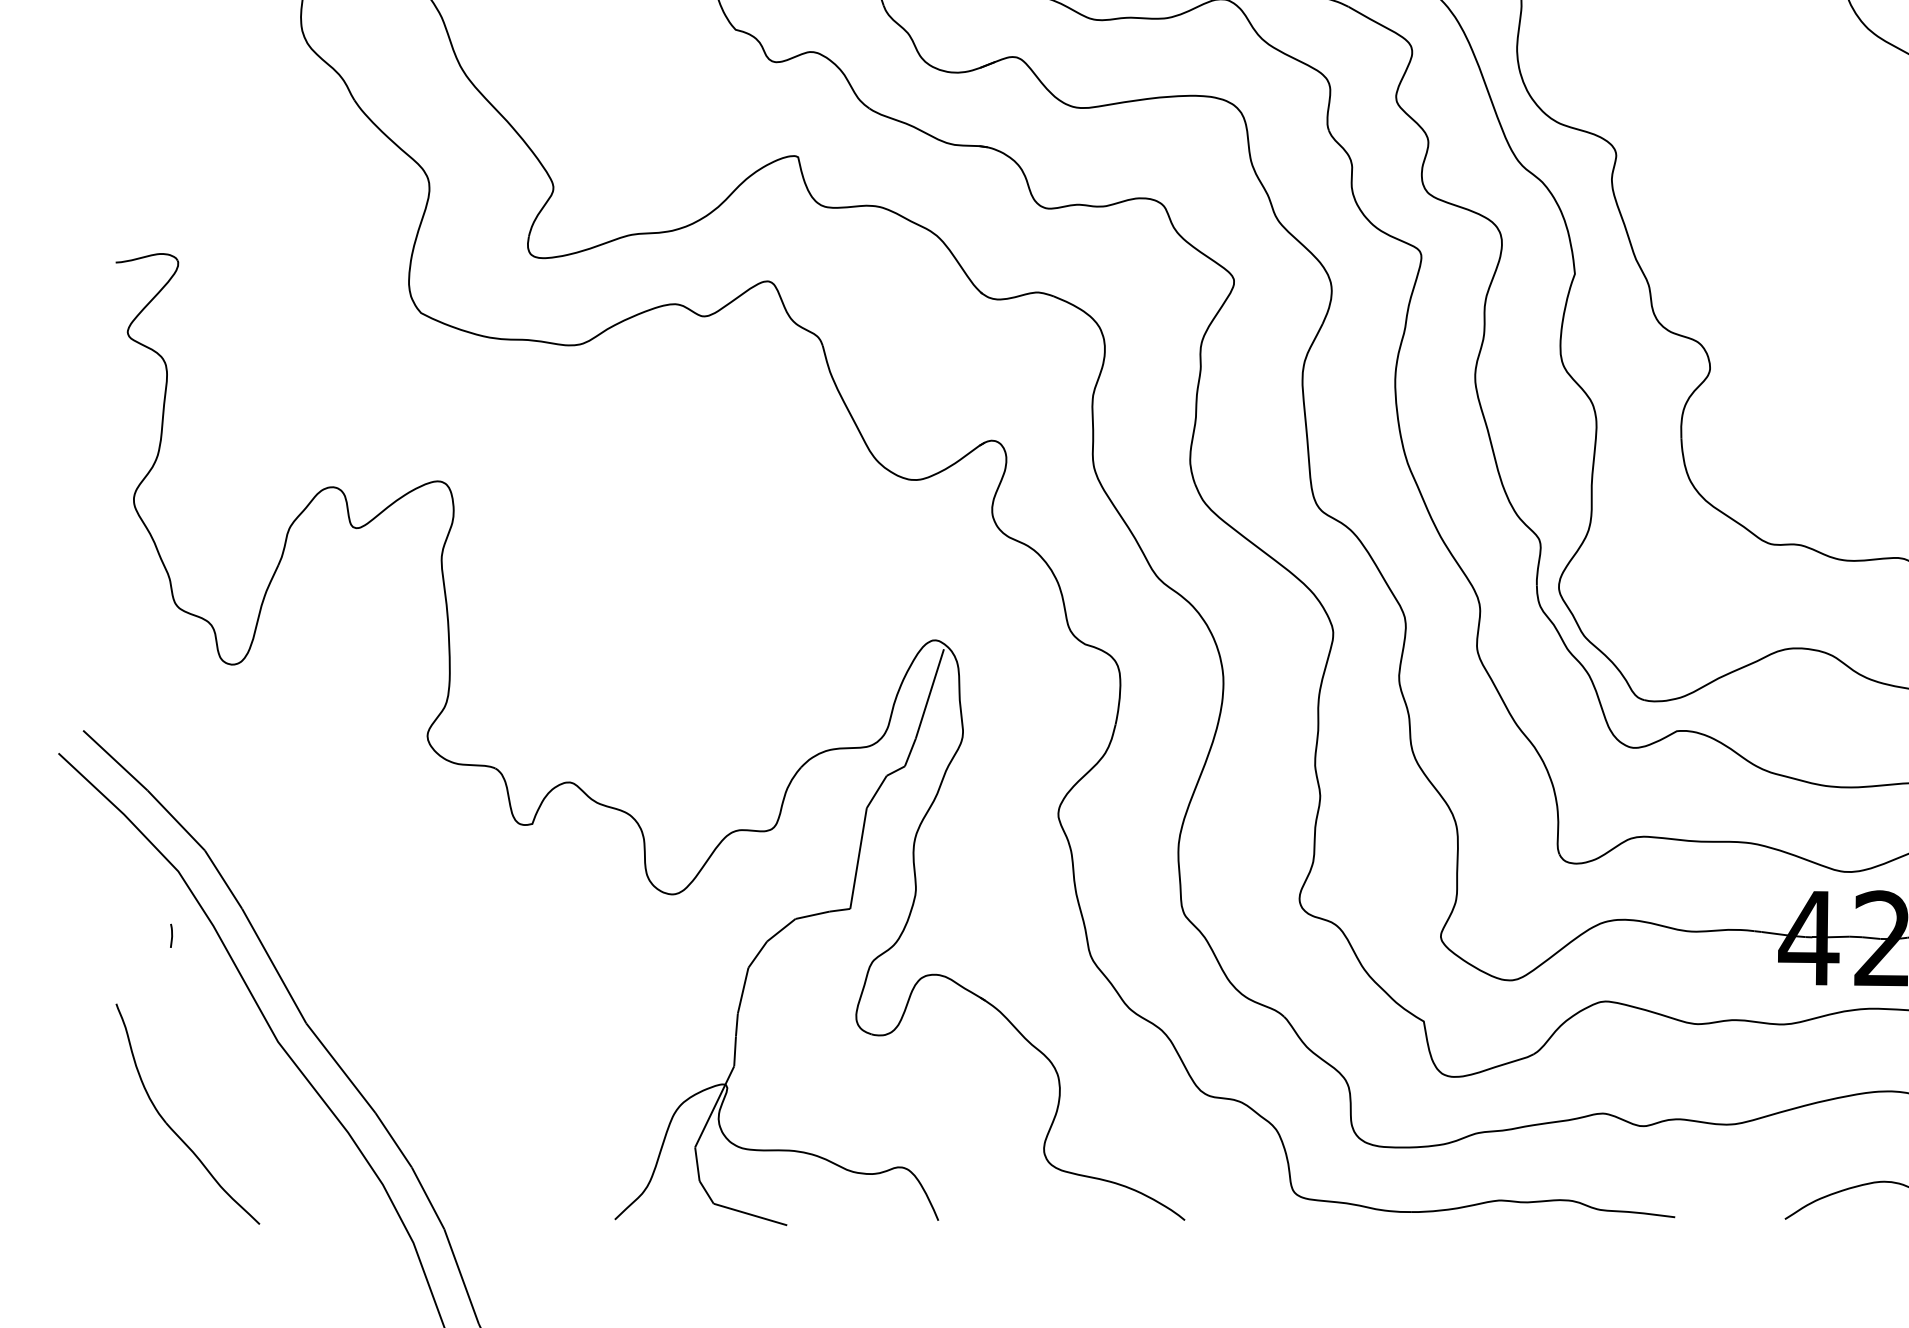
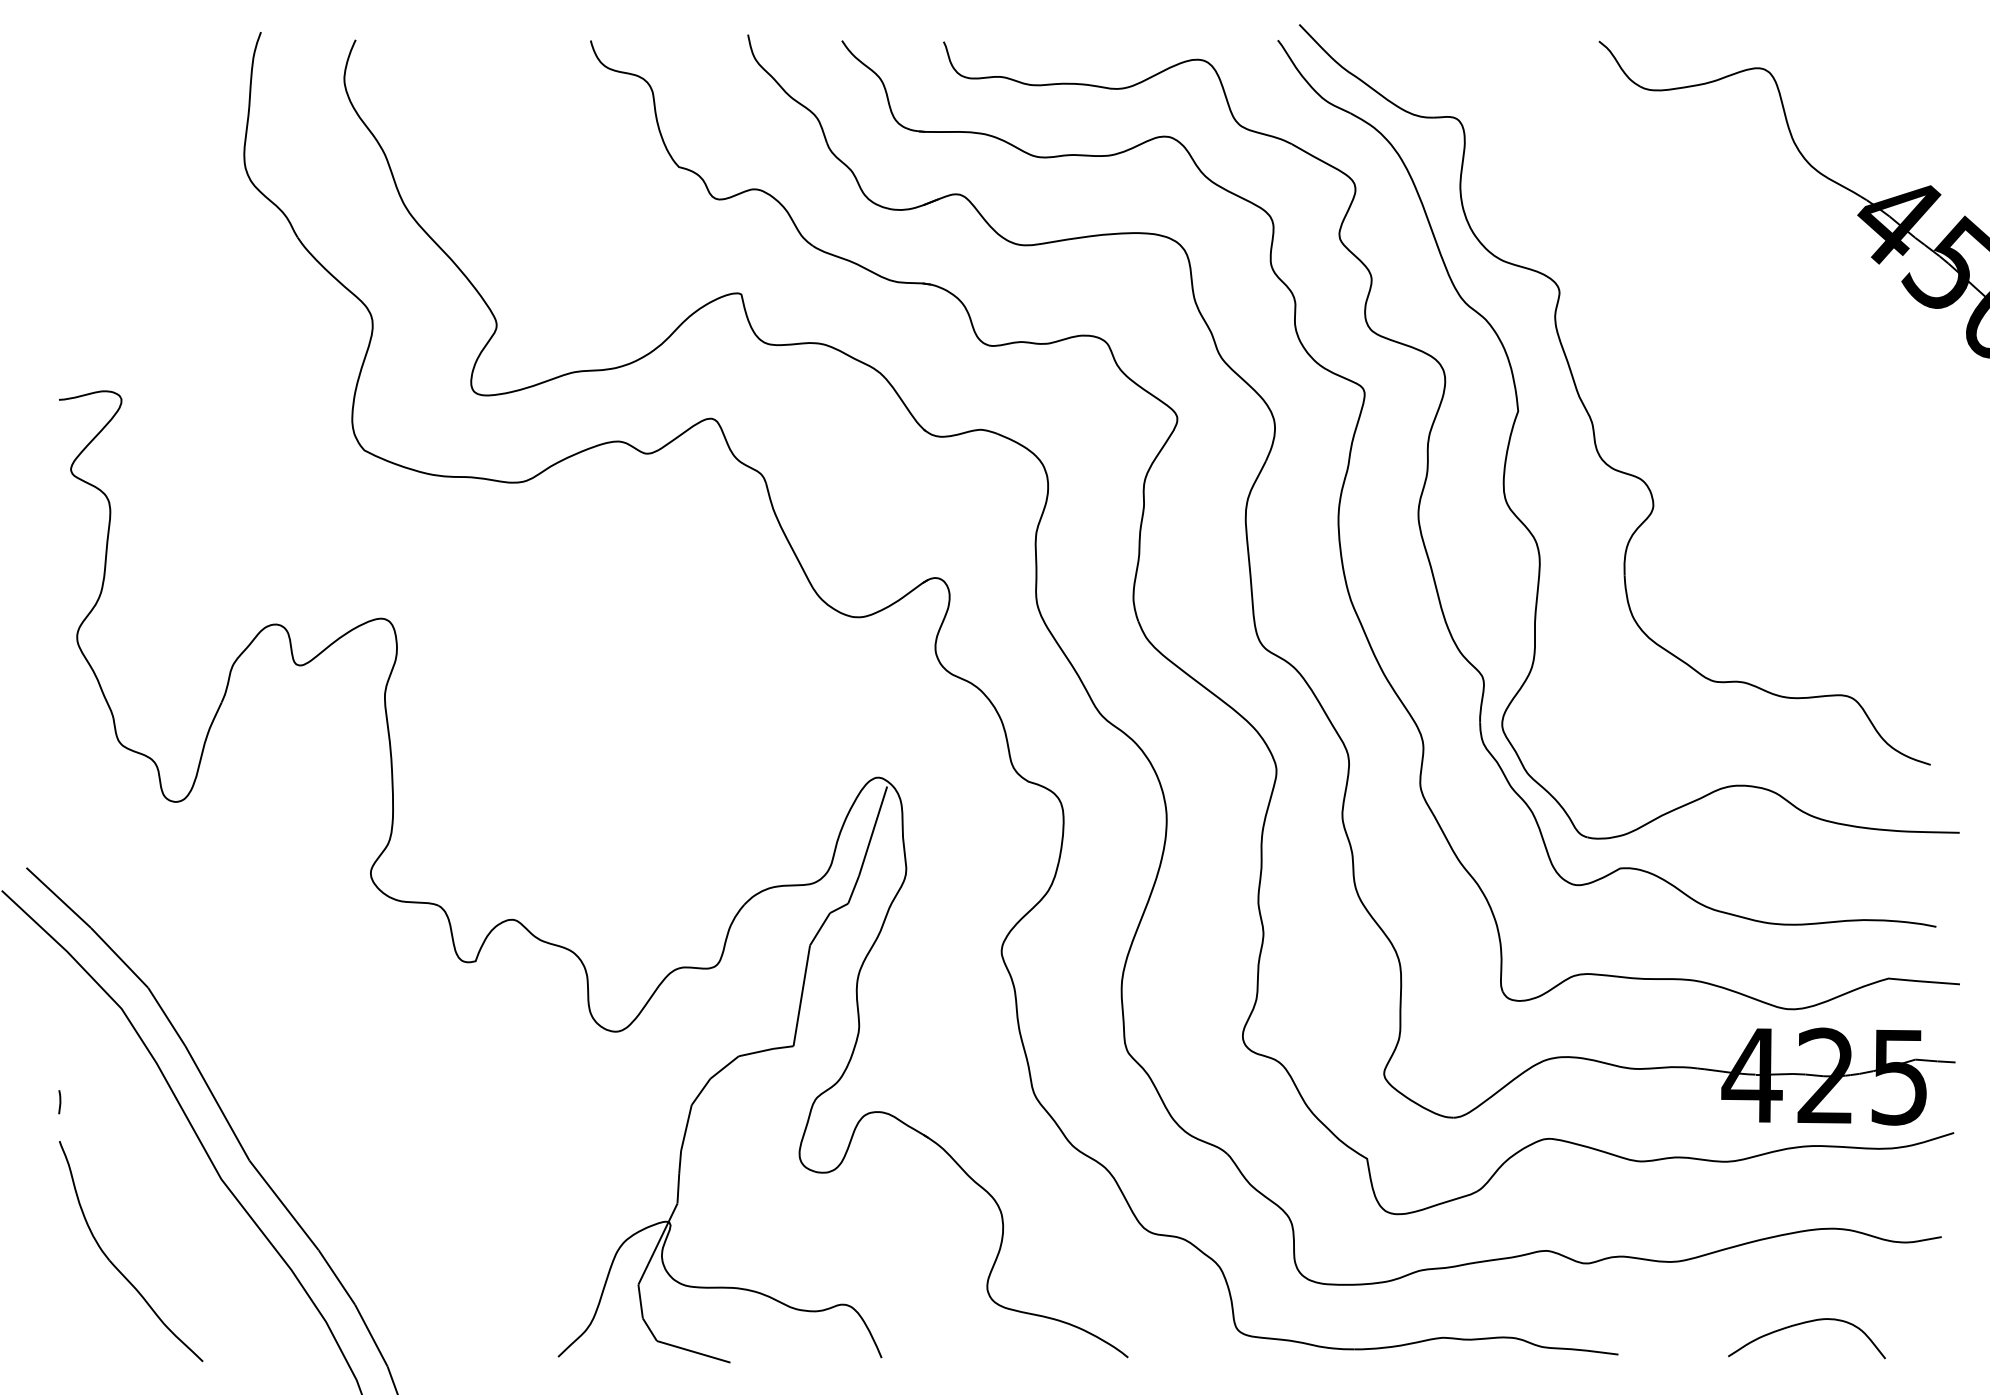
line: (171, 936) -> (59, 1102), moved

